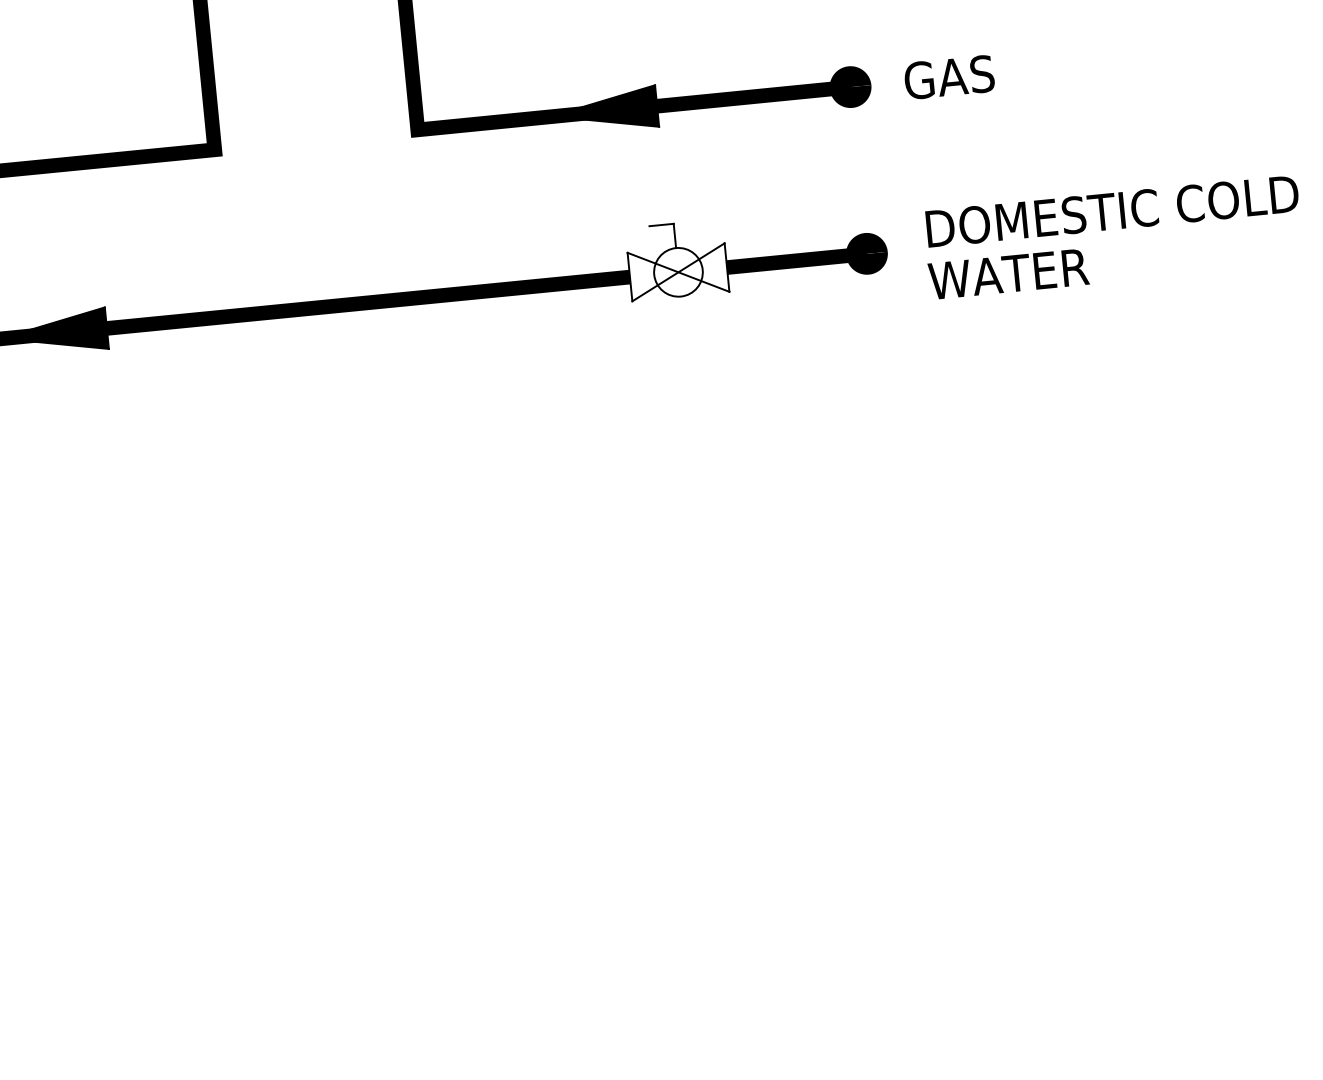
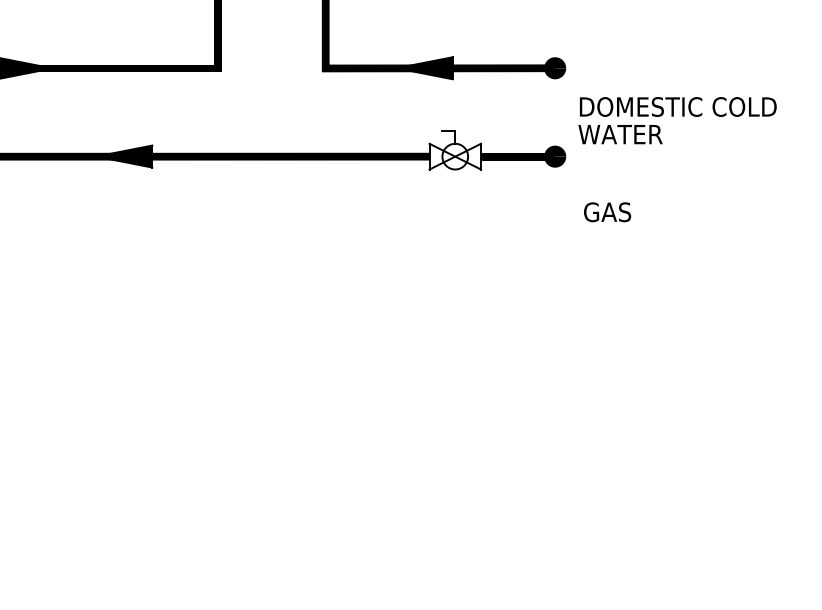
text: (949, 77) -> (607, 212), moved
text: (1113, 236) -> (677, 120), moved

